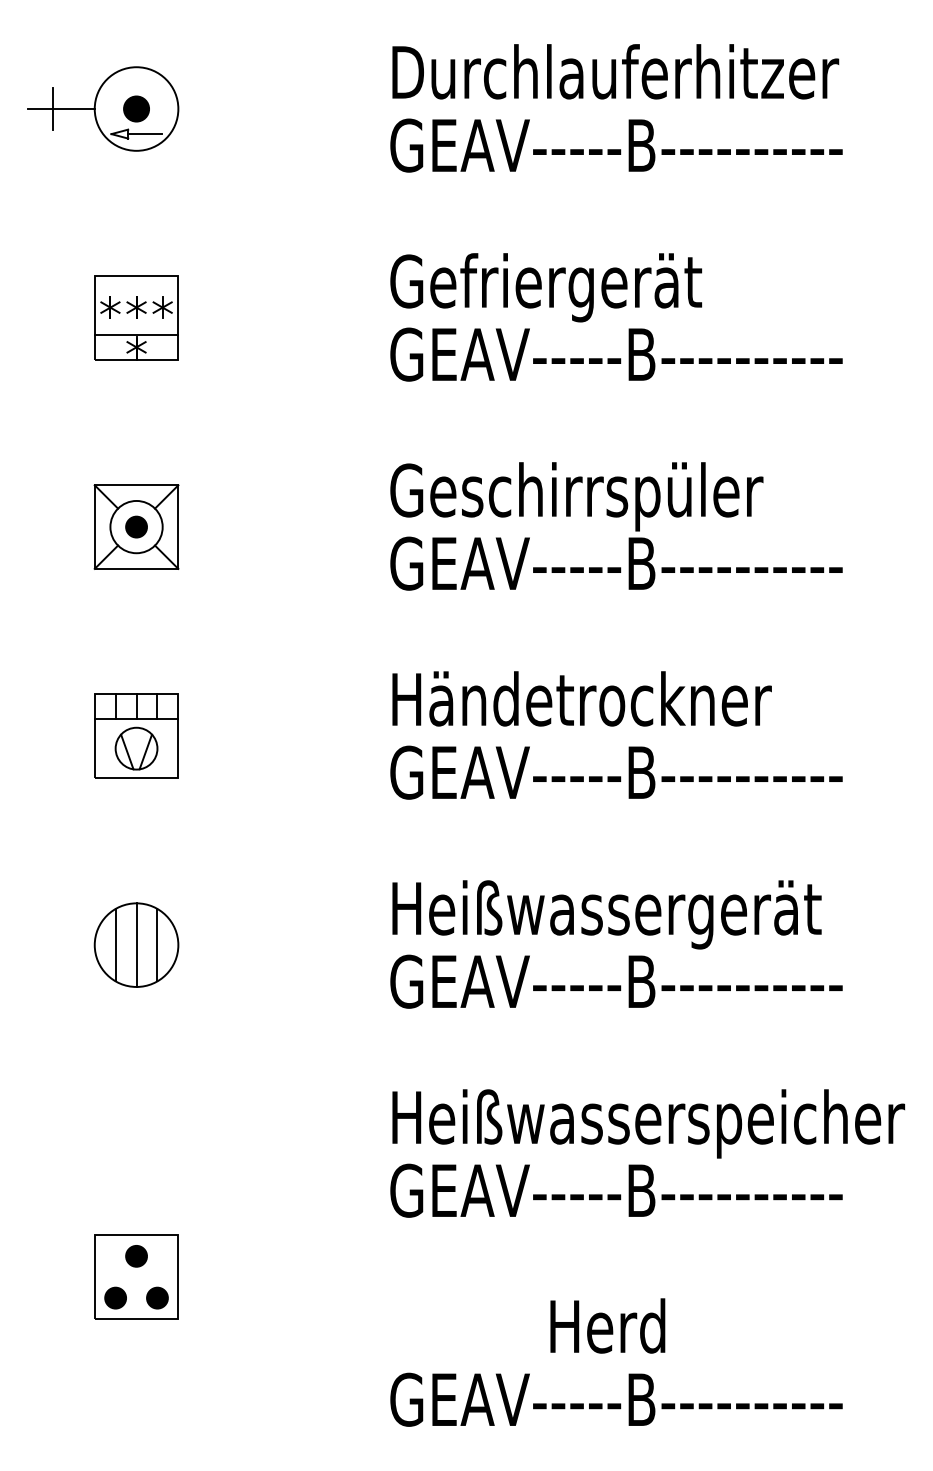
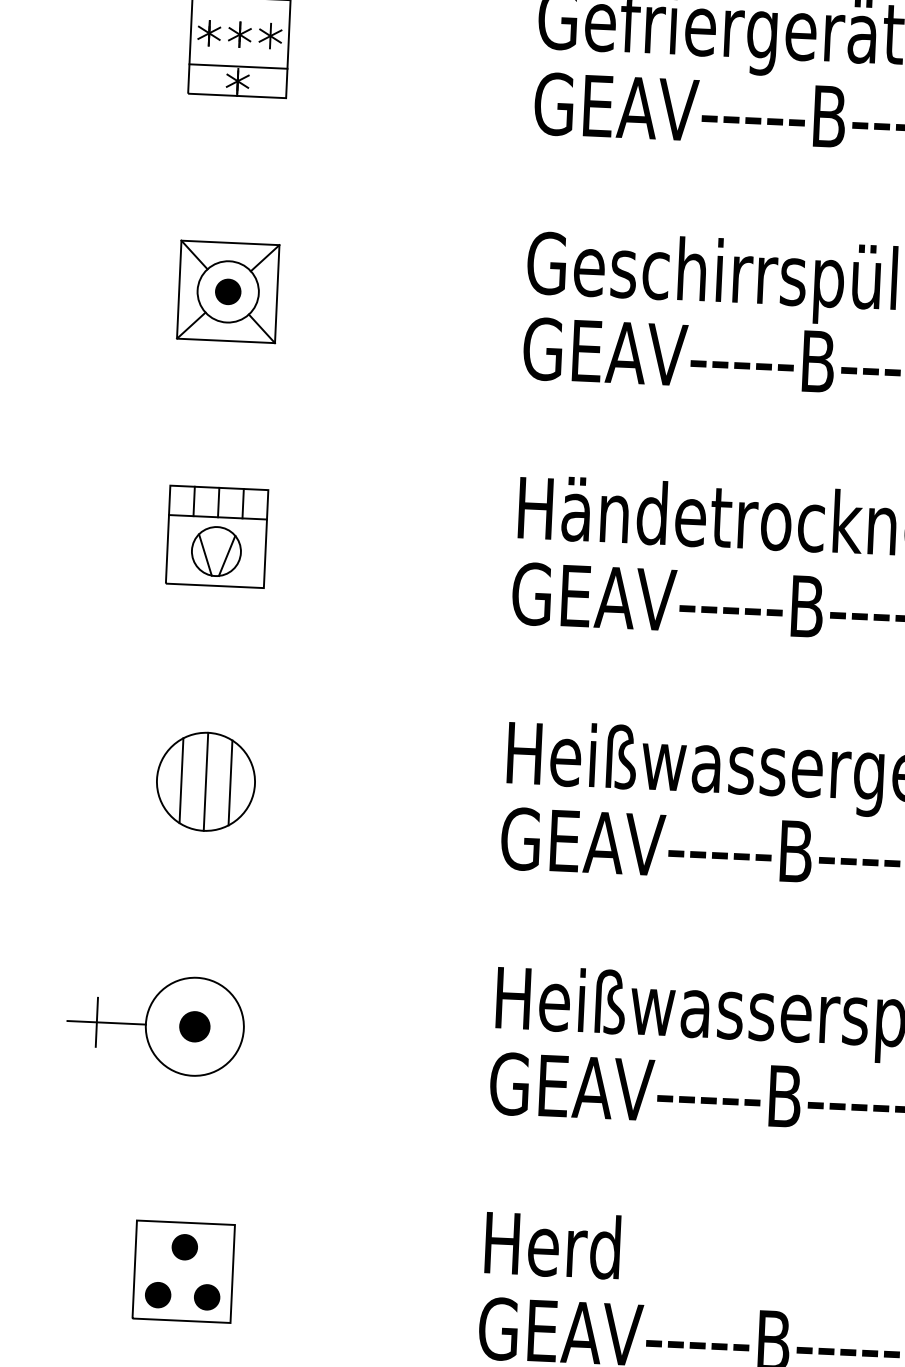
part: (103, 1153) -> (156, 1024), added
part: (136, 1276) -> (183, 1270), moved
text: (607, 1325) -> (552, 1244), moved

